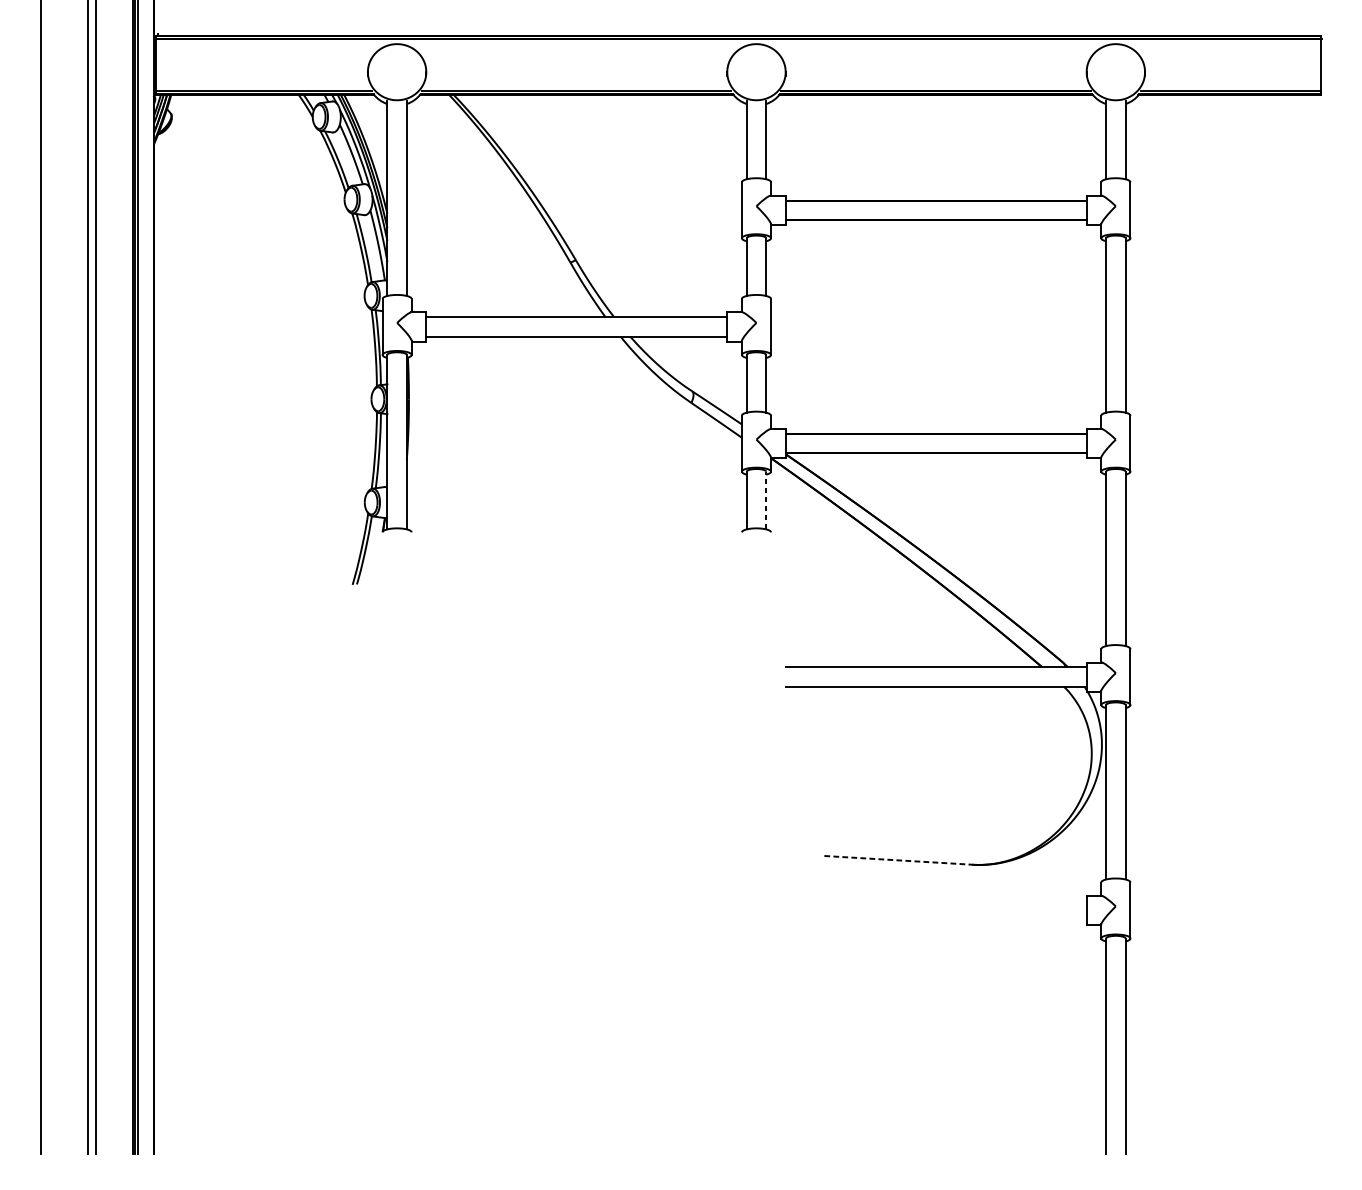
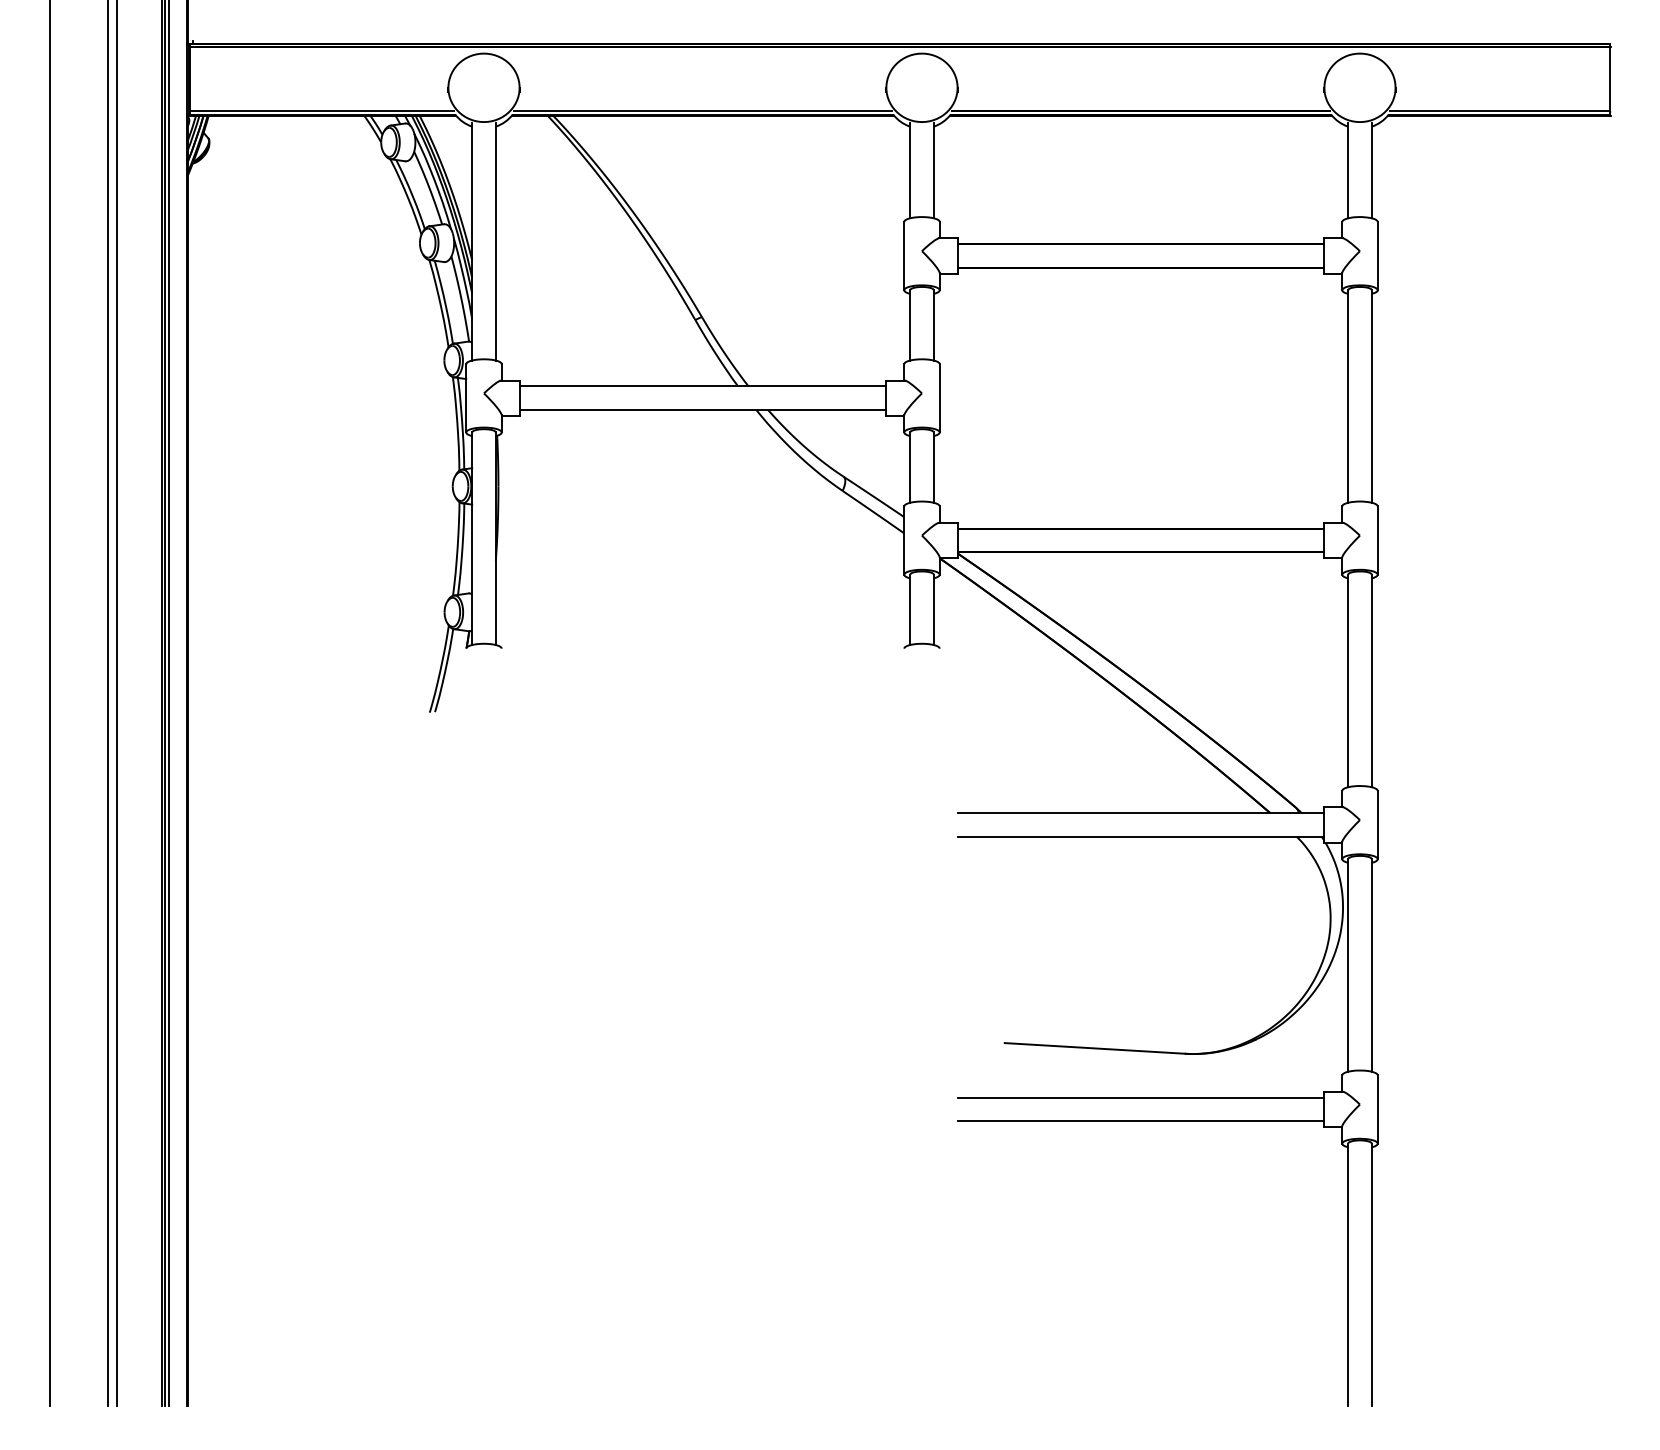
line: (765, 500) -> (933, 609), dashed -> solid
line: (898, 860) -> (1095, 1048), dashed -> solid
line: (935, 900) -> (1140, 1097), added
line: (935, 920) -> (1140, 1121), added

